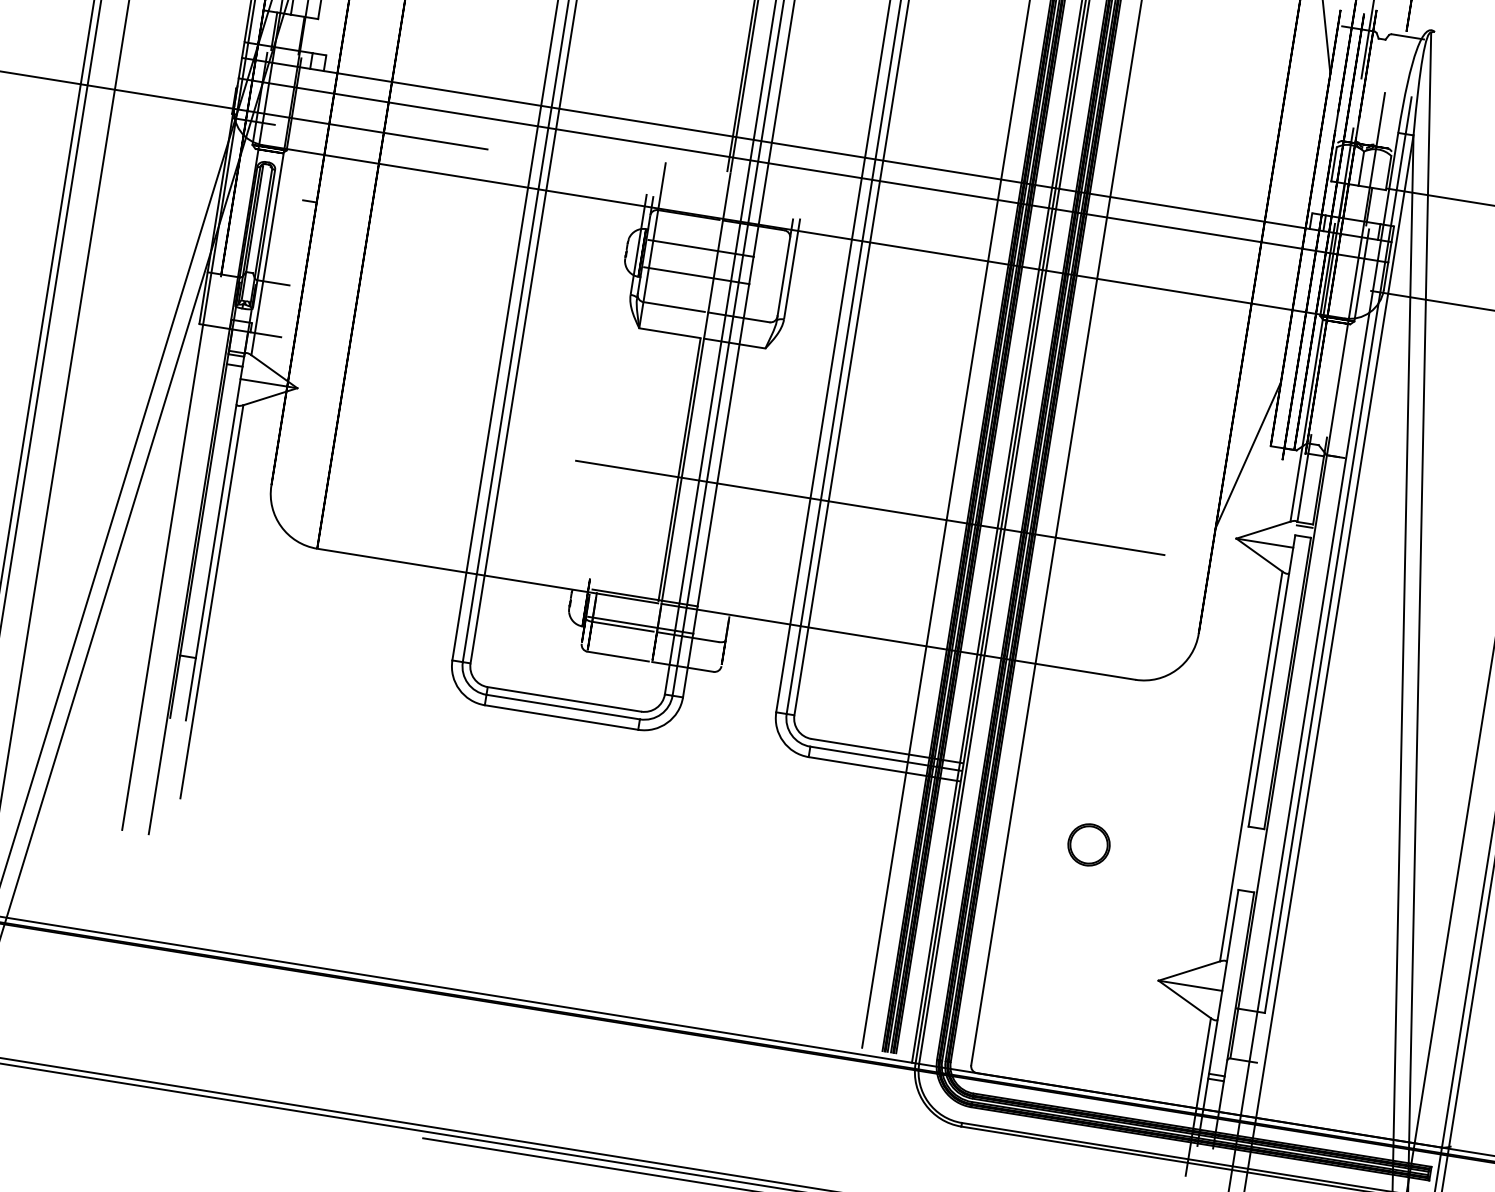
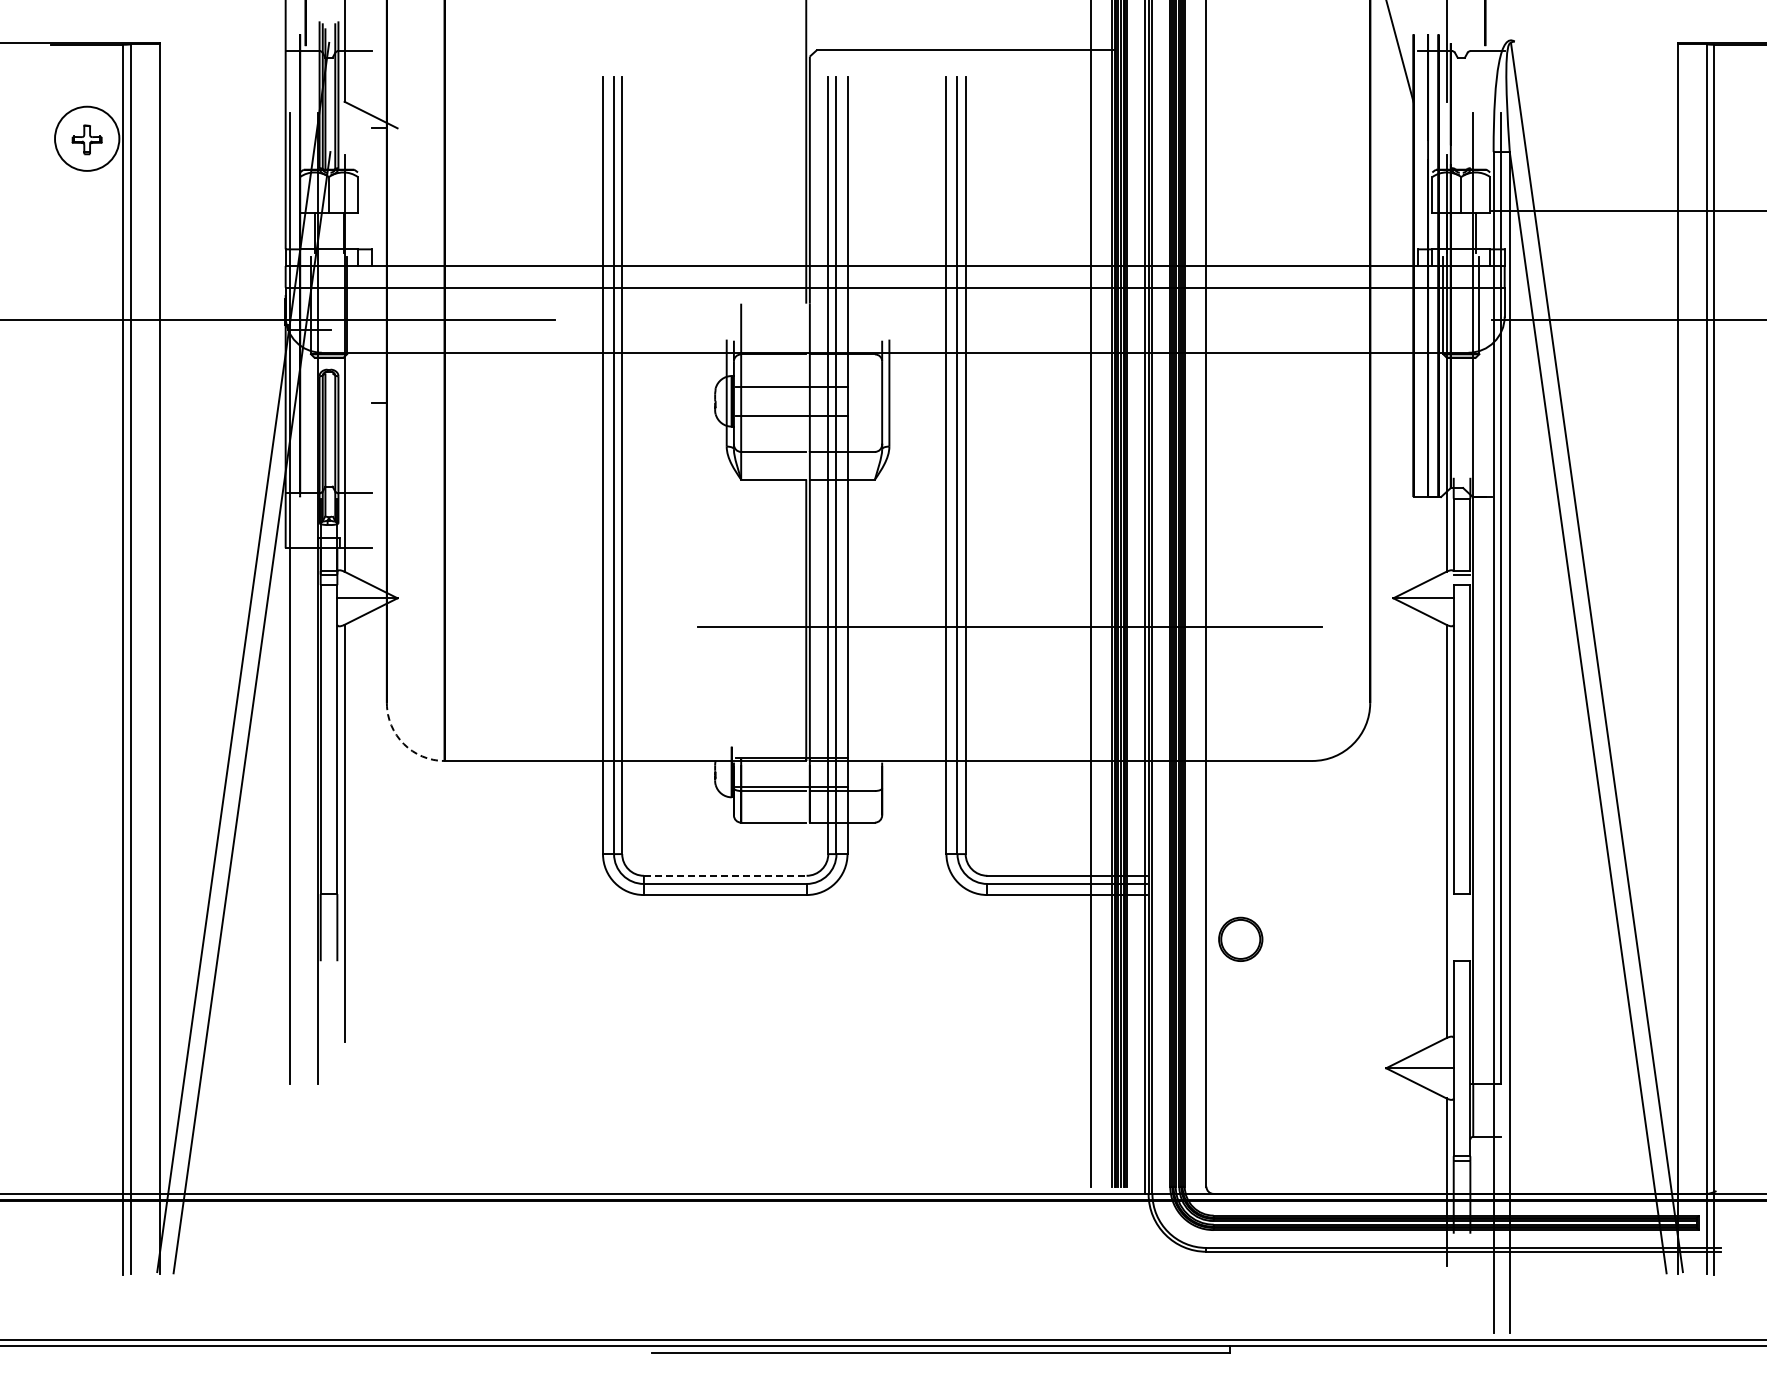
line: (1247, 455) -> (1391, 510), removed
arc: (280, 526) -> (403, 744), solid -> dashed
line: (564, 699) -> (725, 875), solid -> dashed
part: (1088, 844) -> (1240, 938), moved

